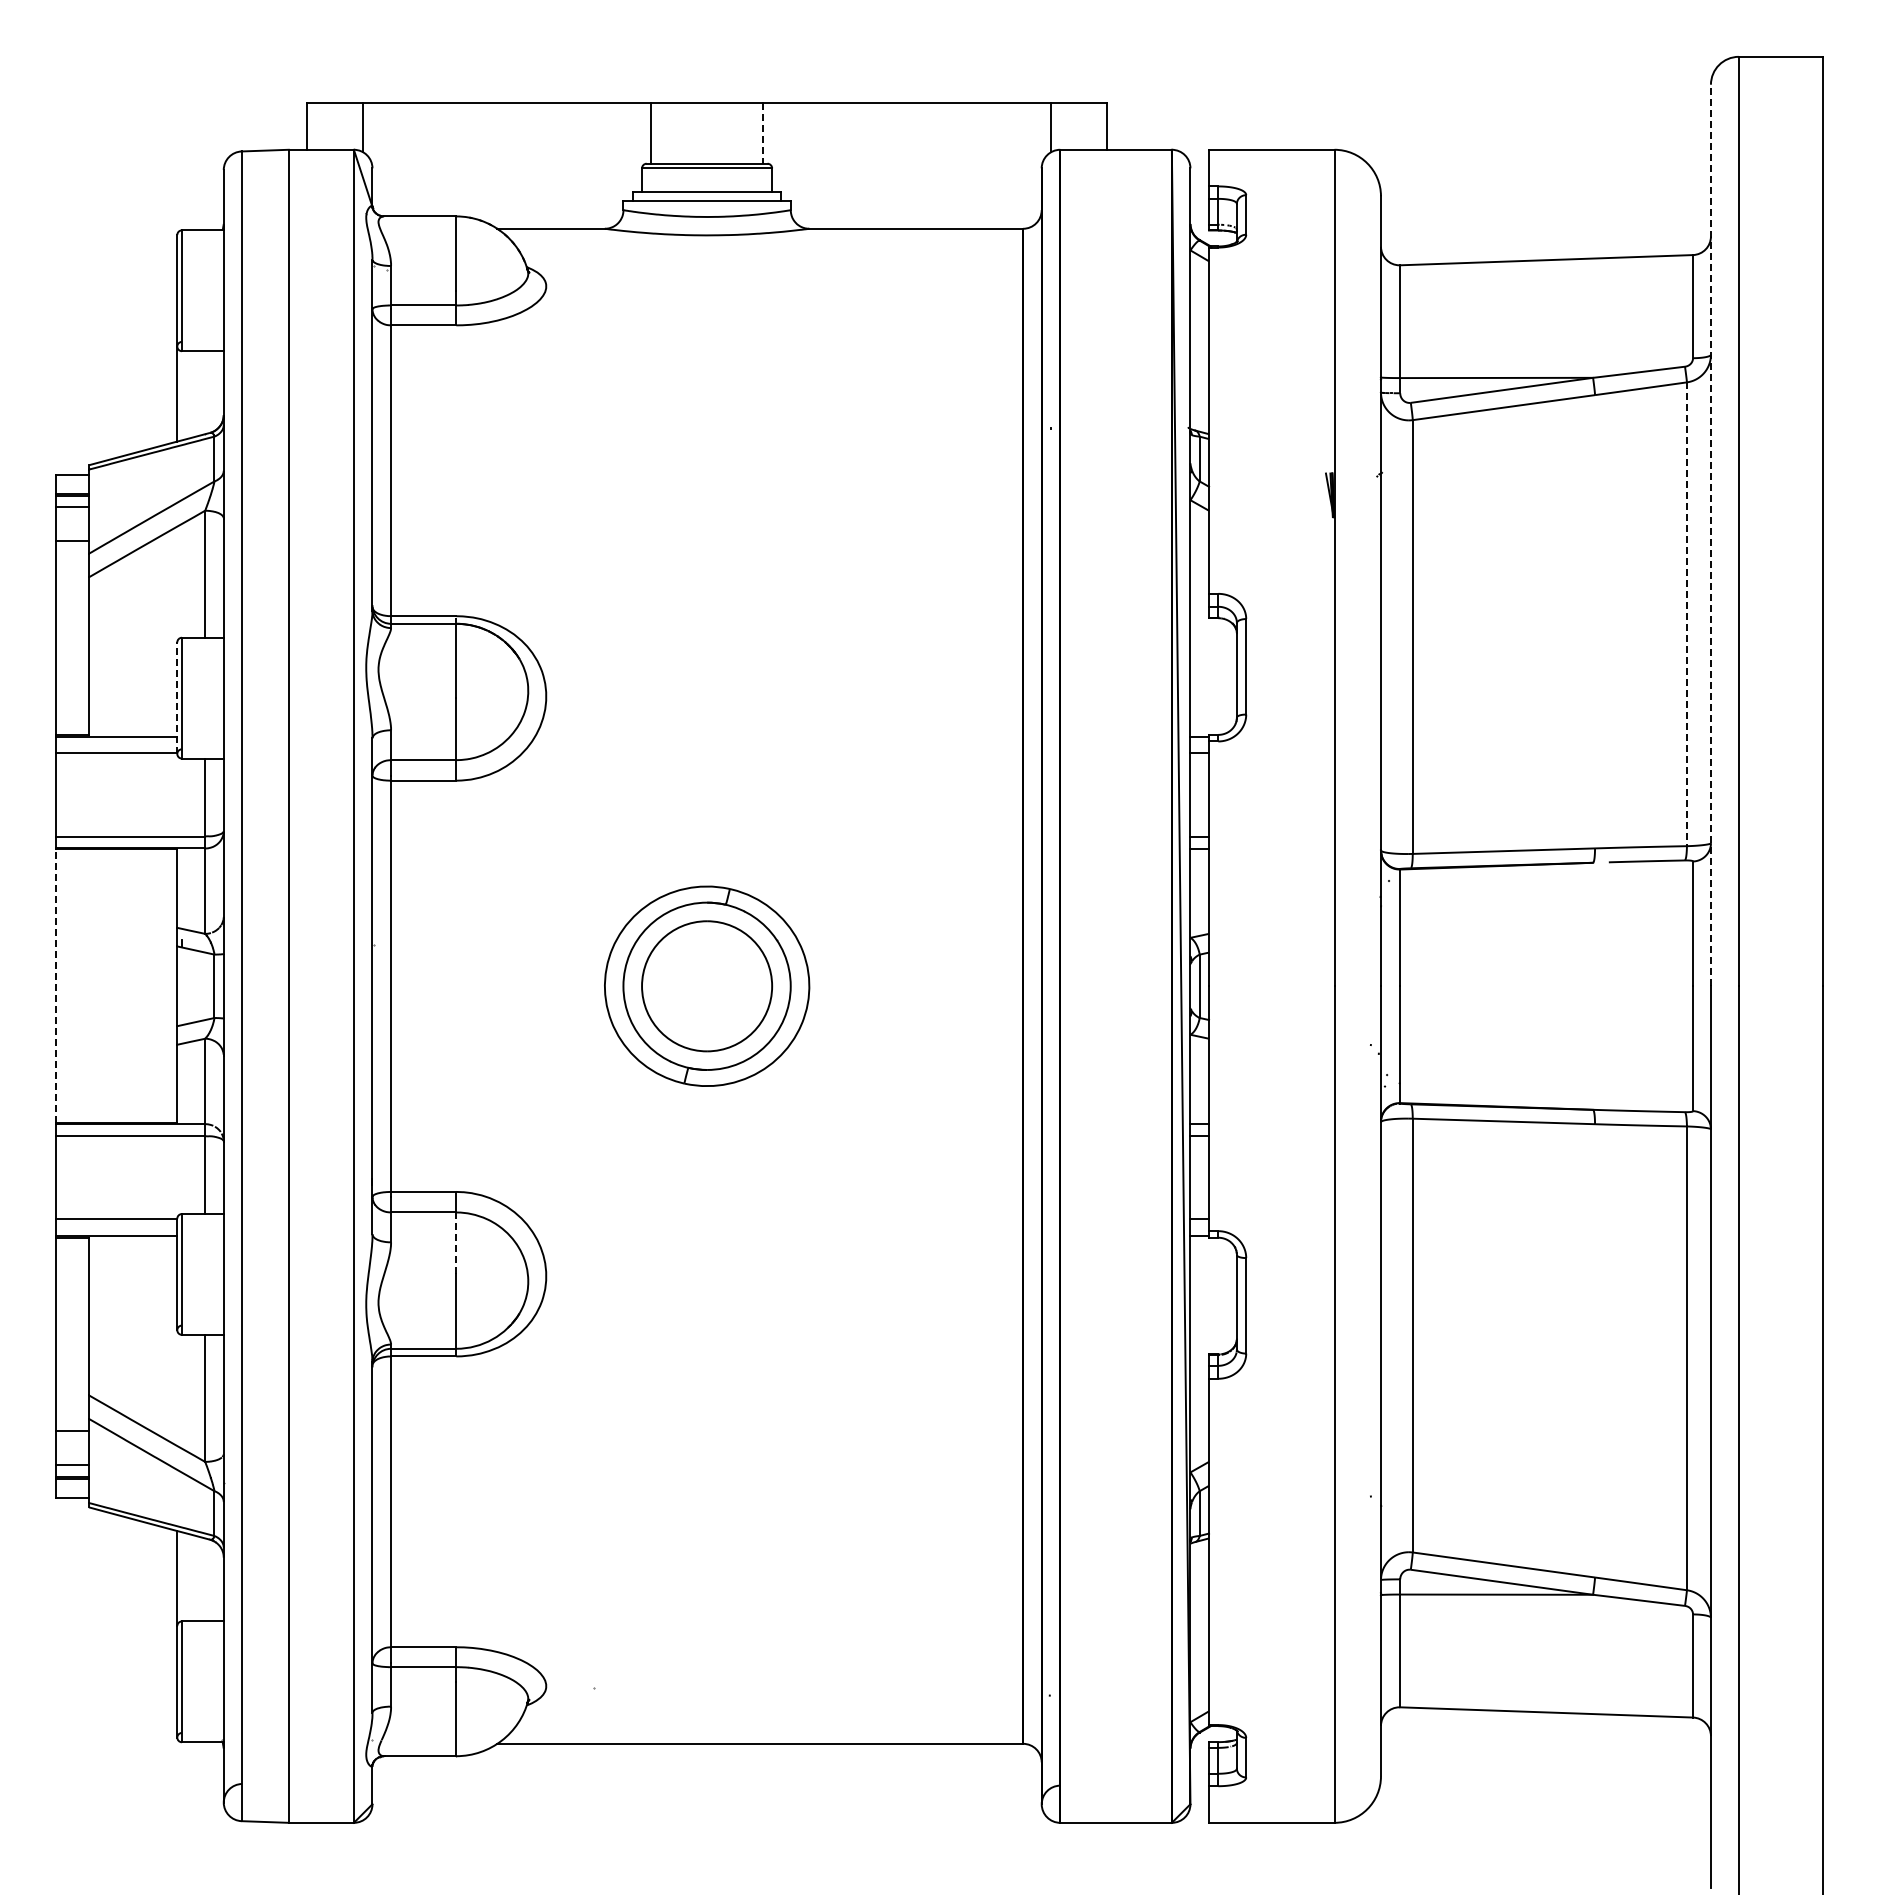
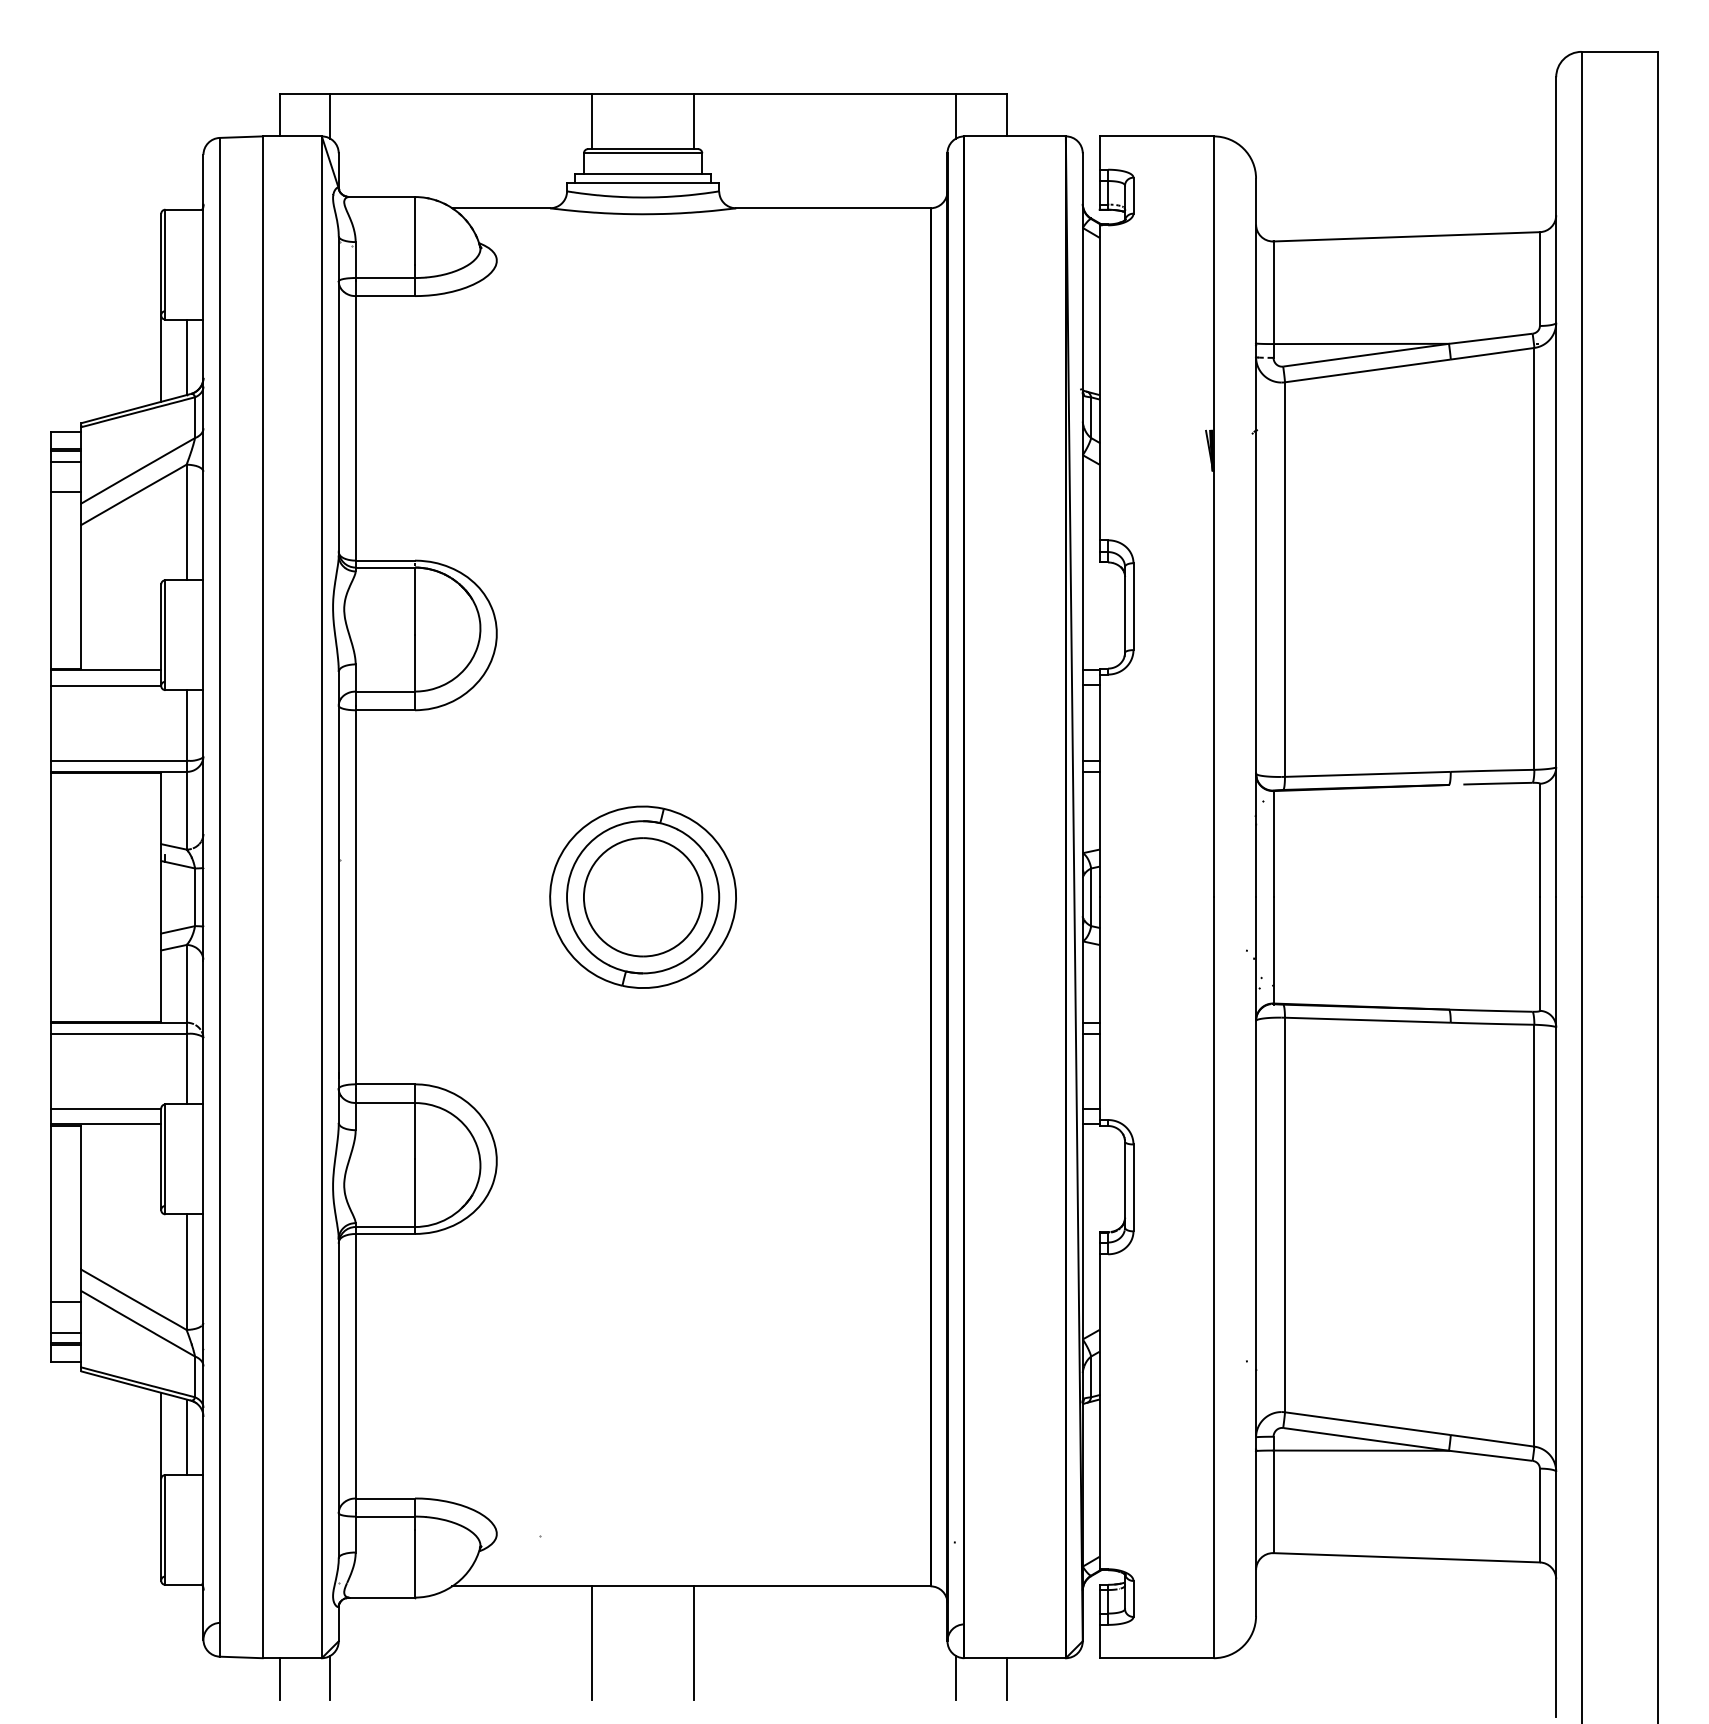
line: (762, 134) -> (693, 122), dashed -> solid
line: (205, 392) -> (186, 357), added
line: (1710, 535) -> (1555, 487), dashed -> solid
line: (1686, 614) -> (1533, 559), dashed -> solid
line: (177, 698) -> (161, 635), dashed -> solid
line: (56, 985) -> (51, 896), dashed -> solid
line: (456, 1243) -> (415, 1131), dashed -> solid
line: (205, 1579) -> (186, 1436), added
line: (651, 1806) -> (592, 1643), added
line: (762, 1806) -> (693, 1643), added
line: (363, 1844) -> (330, 1677), added
line: (1051, 1844) -> (956, 1677), added
line: (307, 1845) -> (279, 1678), added
line: (1106, 1845) -> (1006, 1678), added

